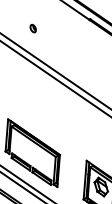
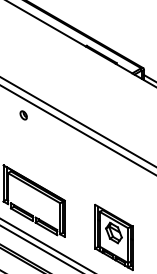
part: (33, 28) -> (23, 115), moved

